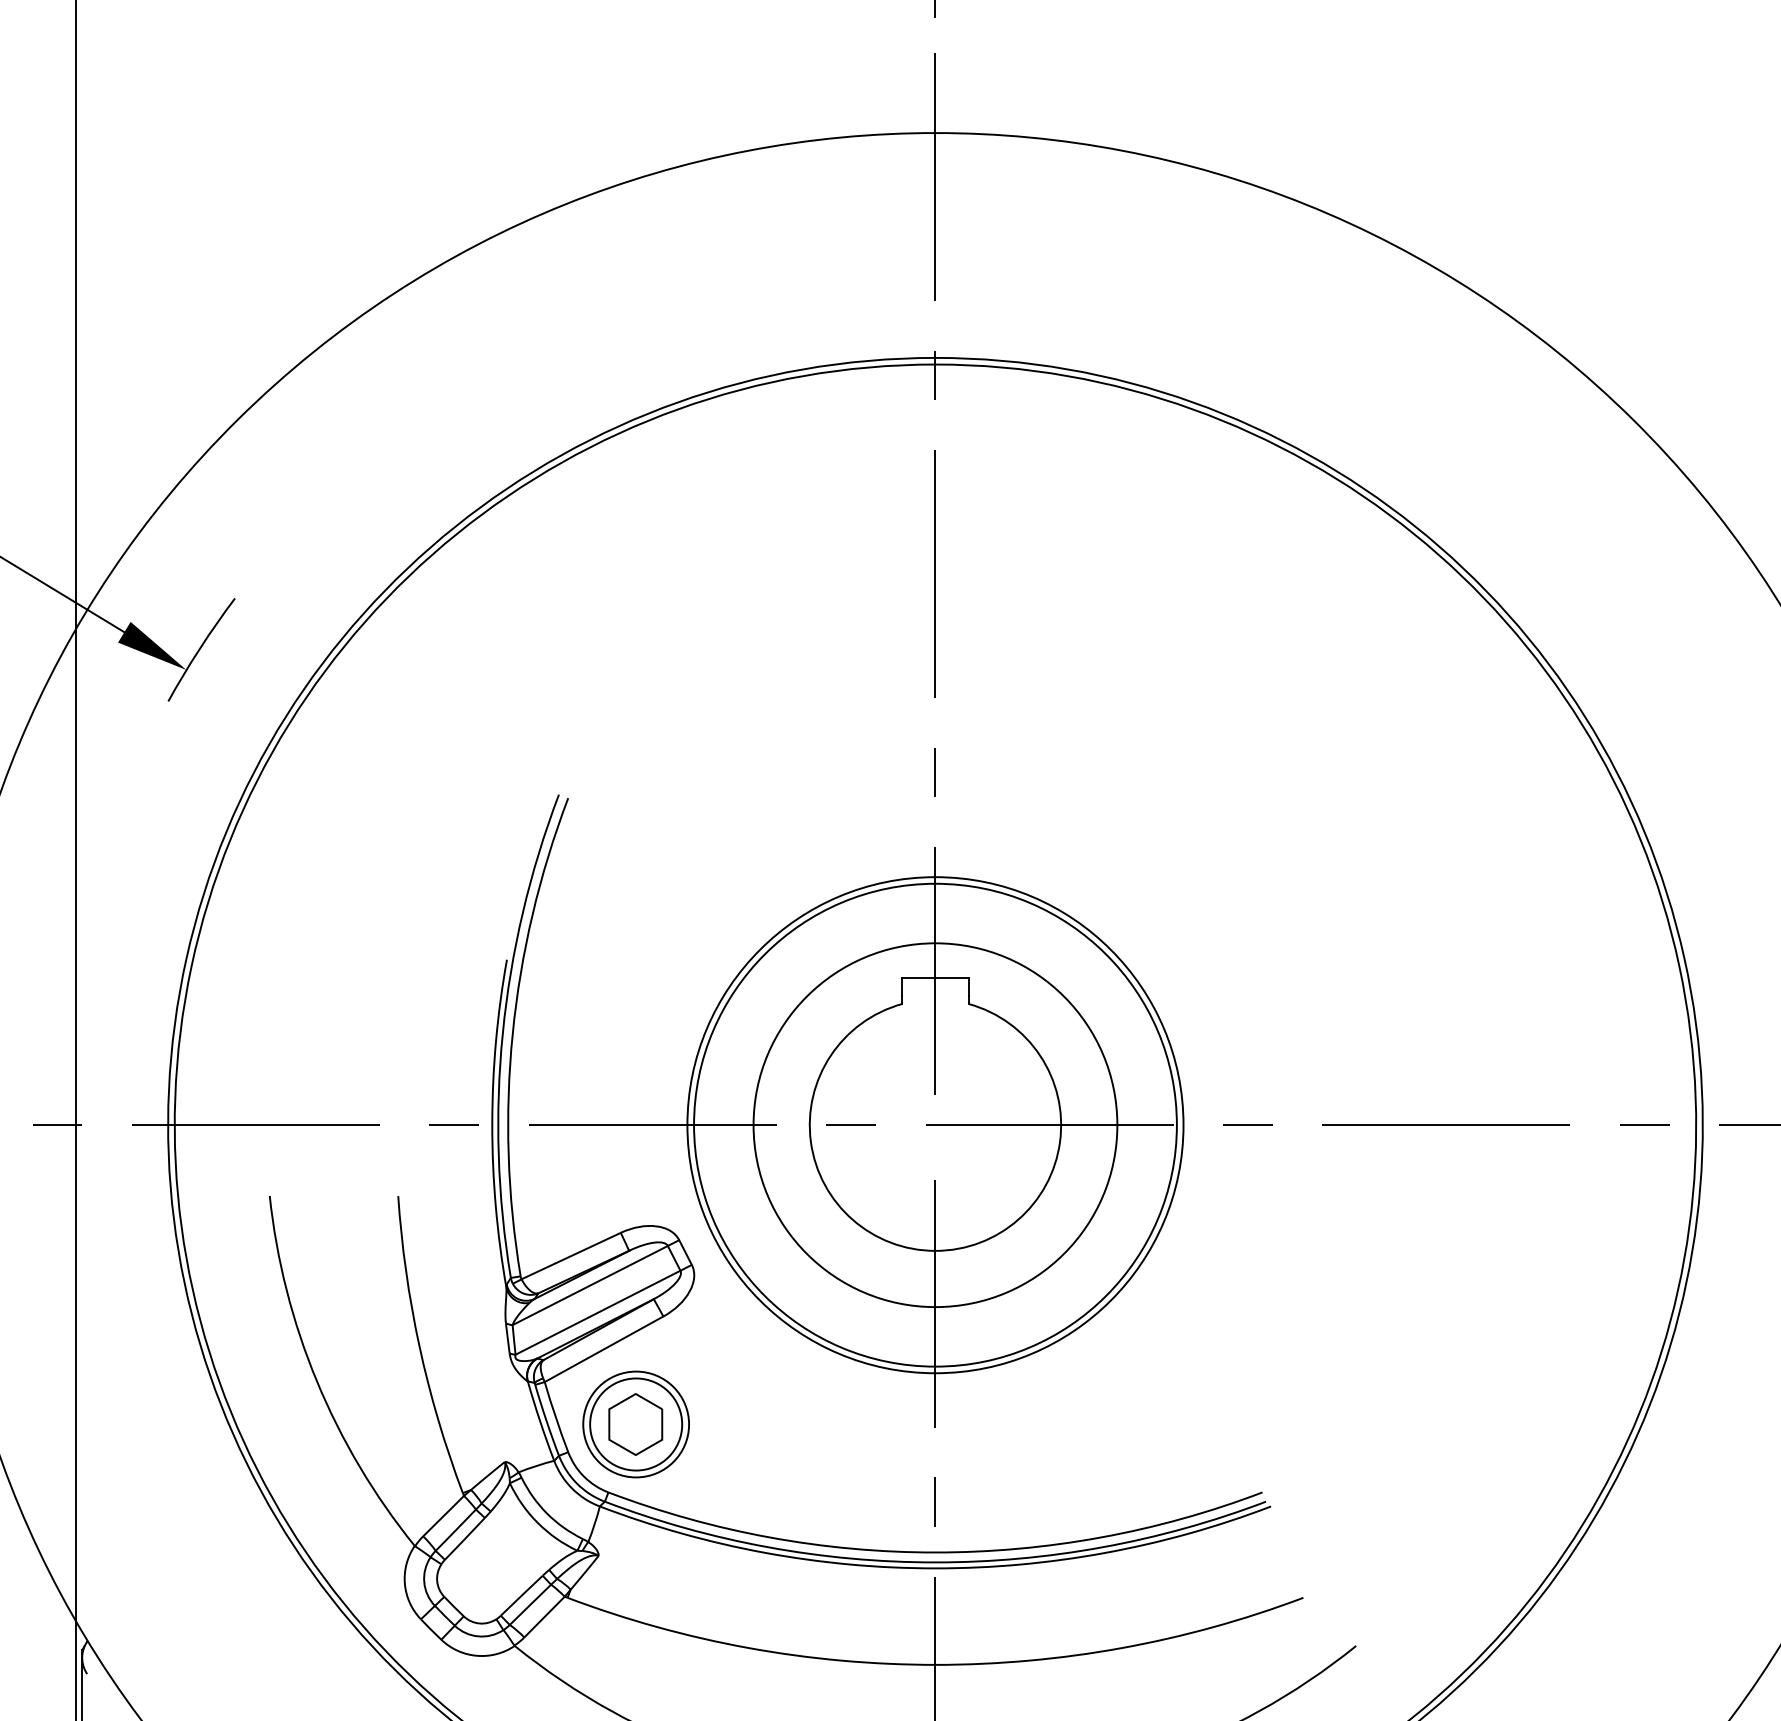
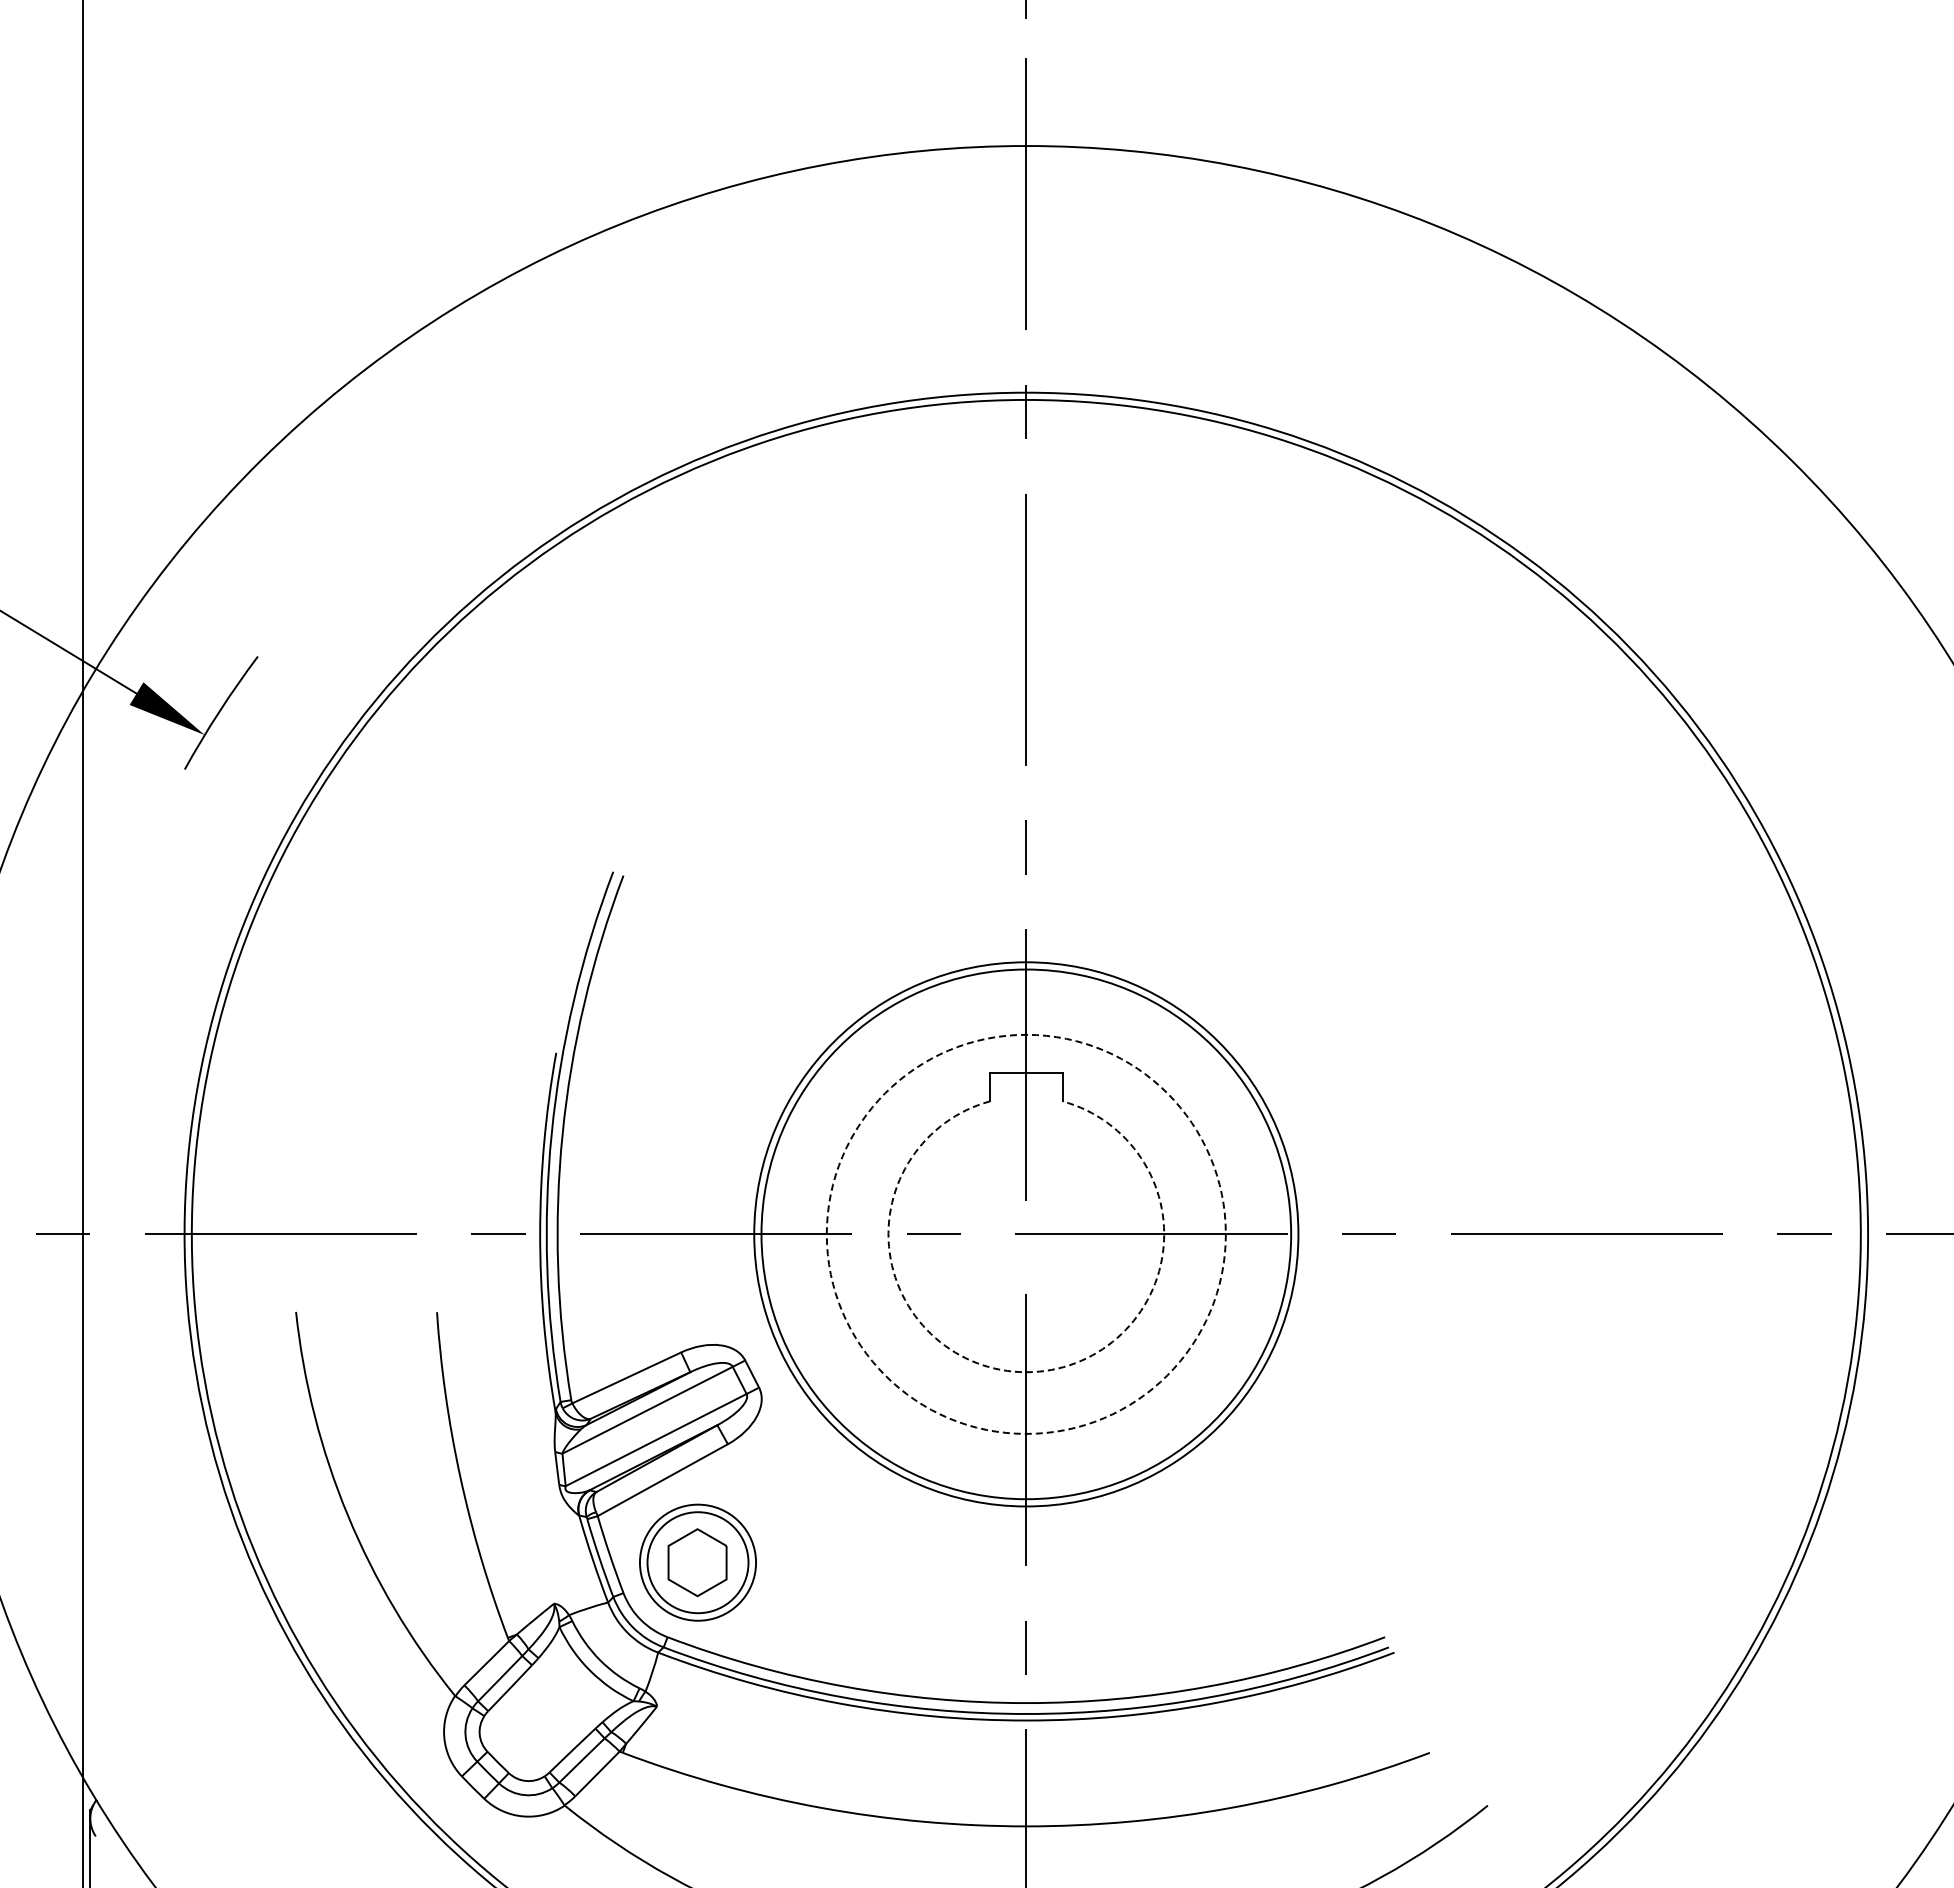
circle: (934, 1124) -> (1025, 1233), solid -> dashed
arc: (935, 1251) -> (1026, 1372), solid -> dashed

